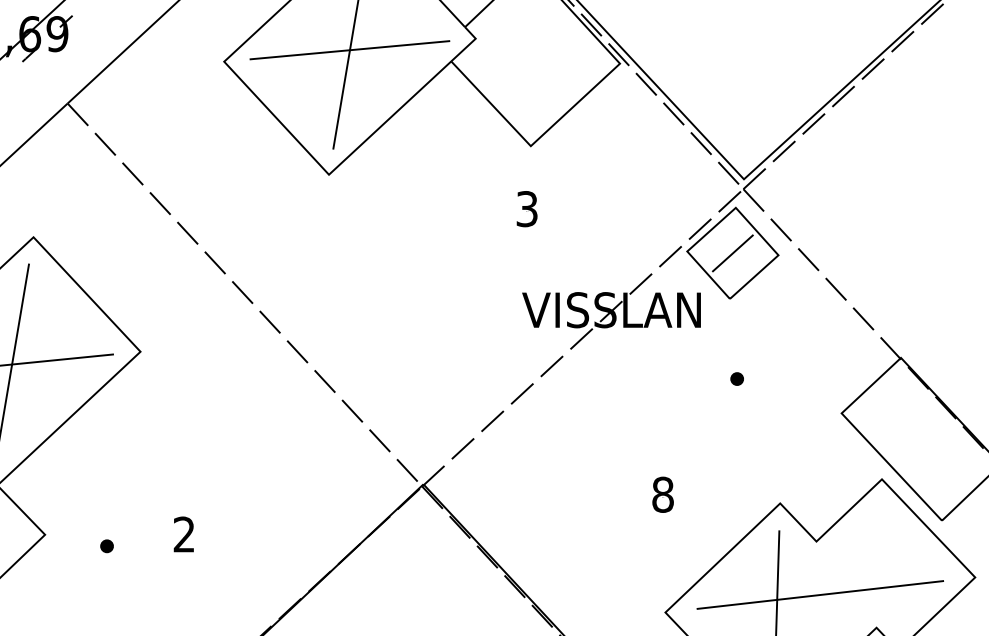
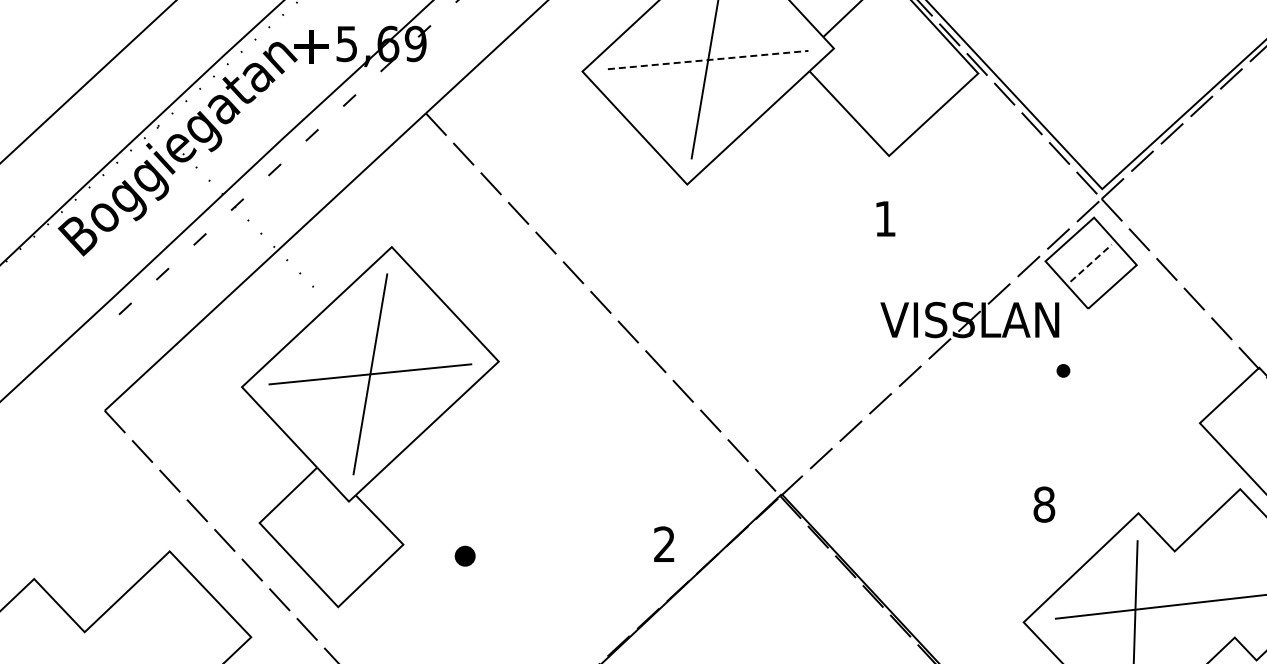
line: (350, 50) -> (708, 60), solid -> dashed
text: (527, 208) -> (885, 218), 3 -> 1
line: (733, 253) -> (1091, 263), solid -> dashed
part: (737, 378) -> (1063, 370), moved
part: (663, 494) -> (1044, 504), moved
part: (184, 533) -> (664, 543), moved
part: (107, 545) -> (465, 555), size x1.6

